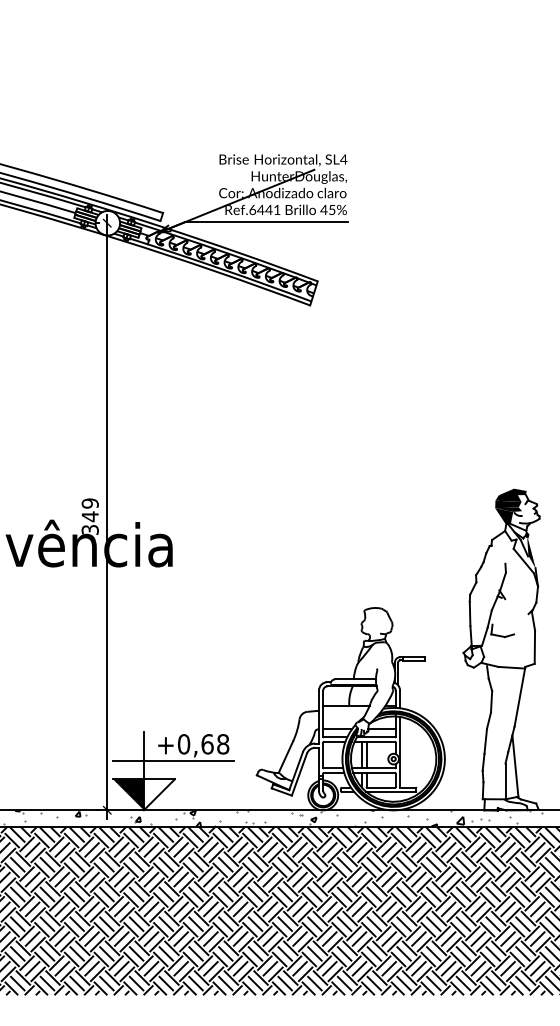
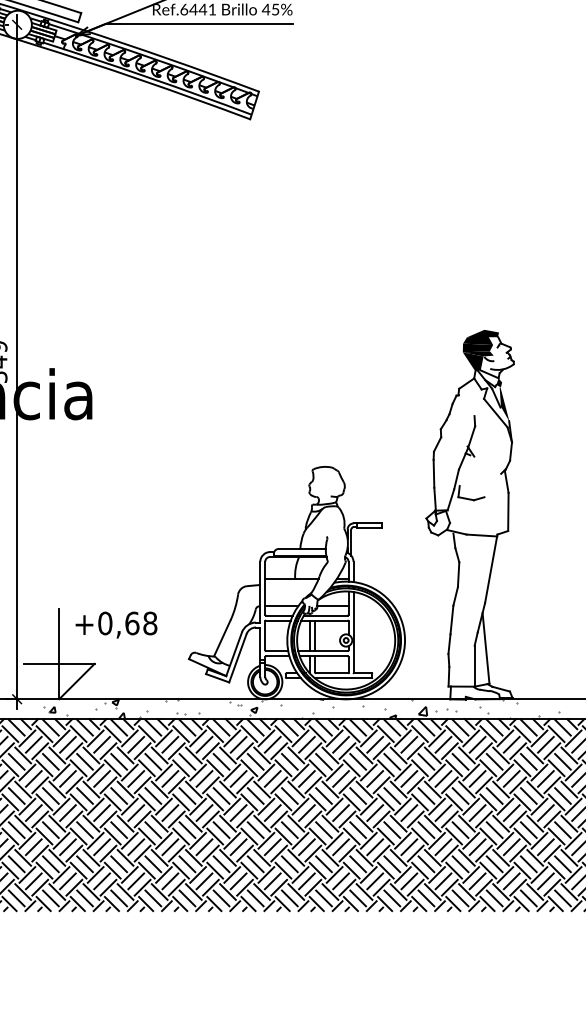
line: (173, 761) -> (93, 643), removed
fill: (128, 794) -> (41, 681), removed

